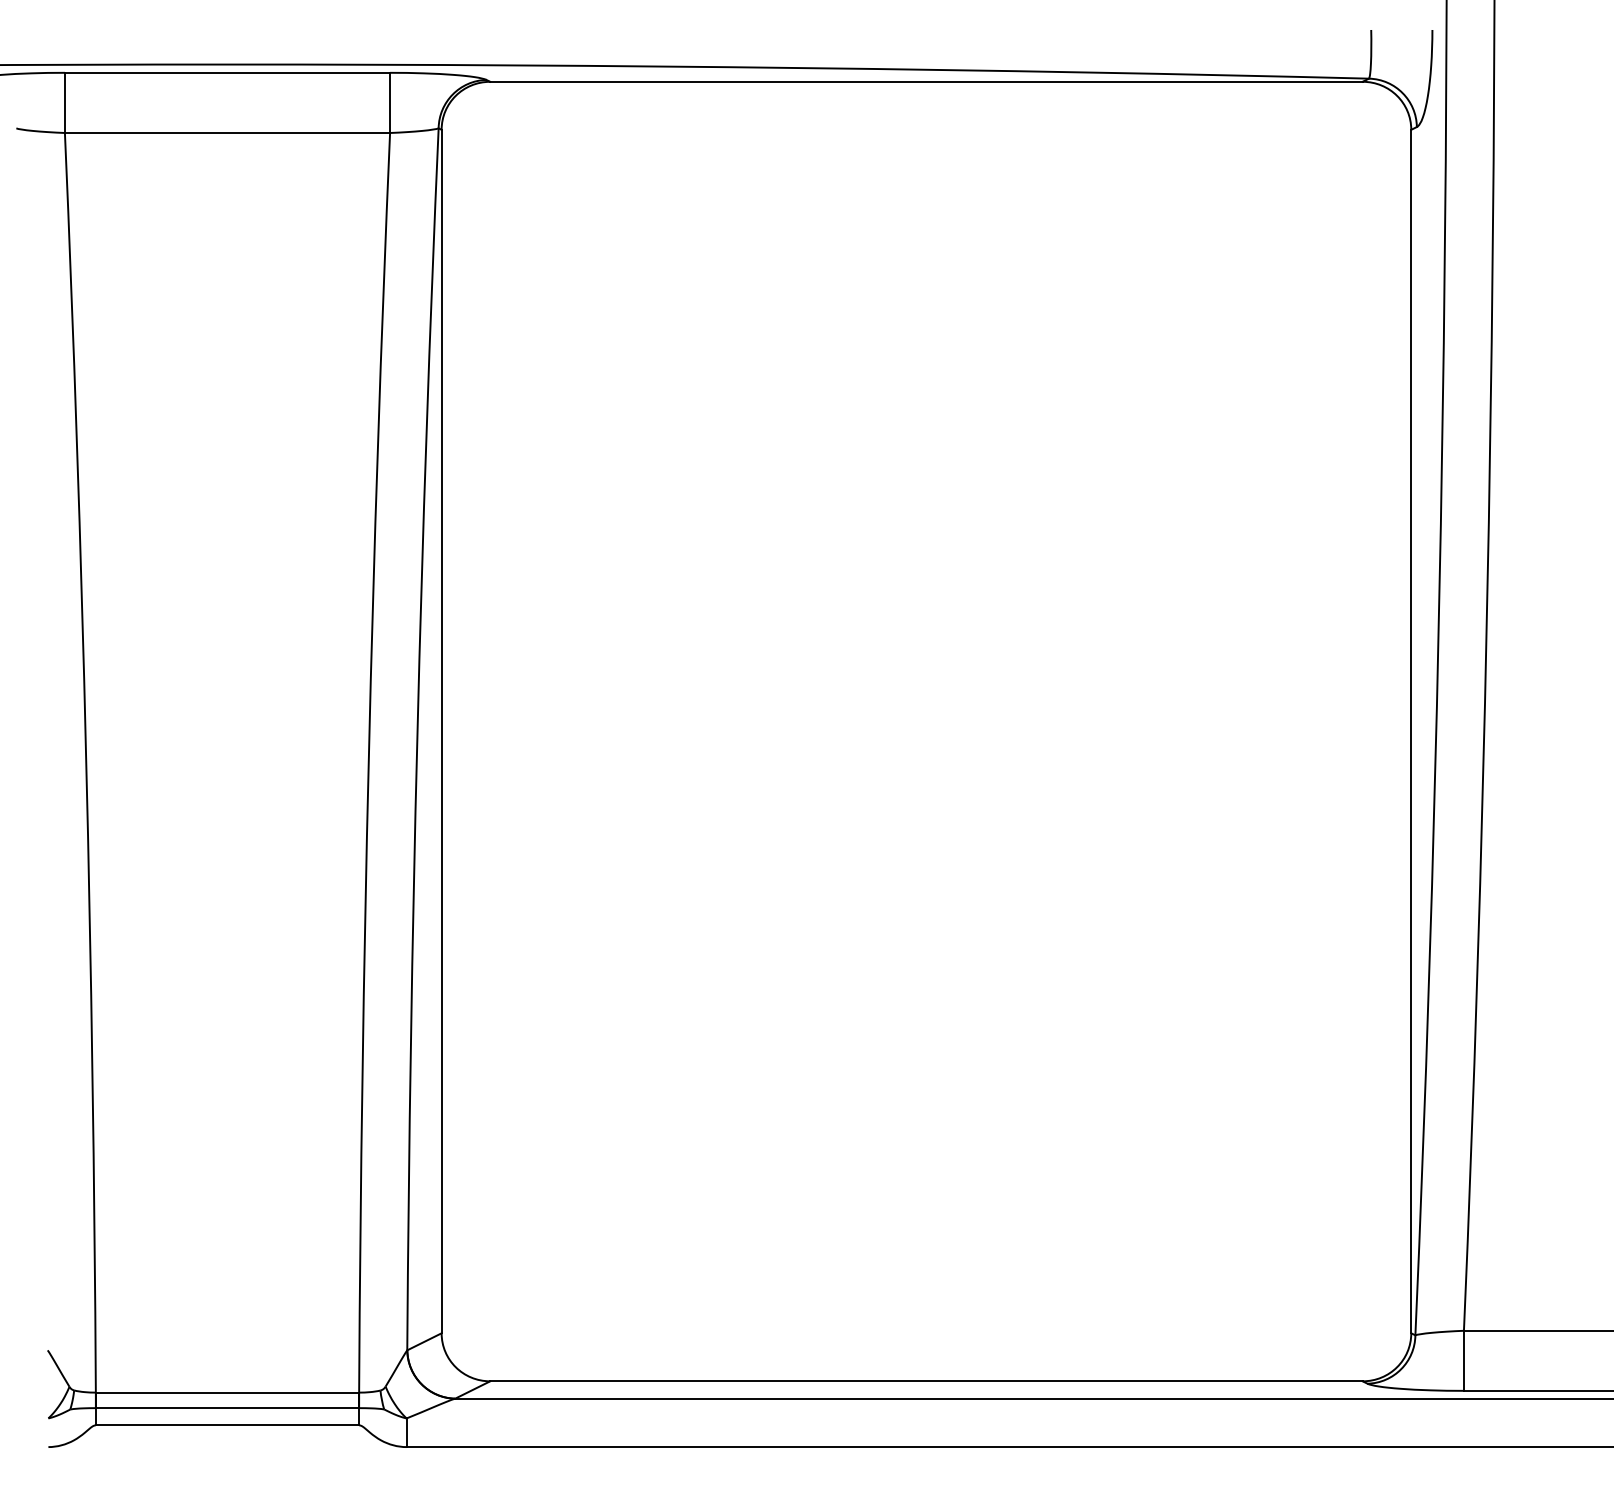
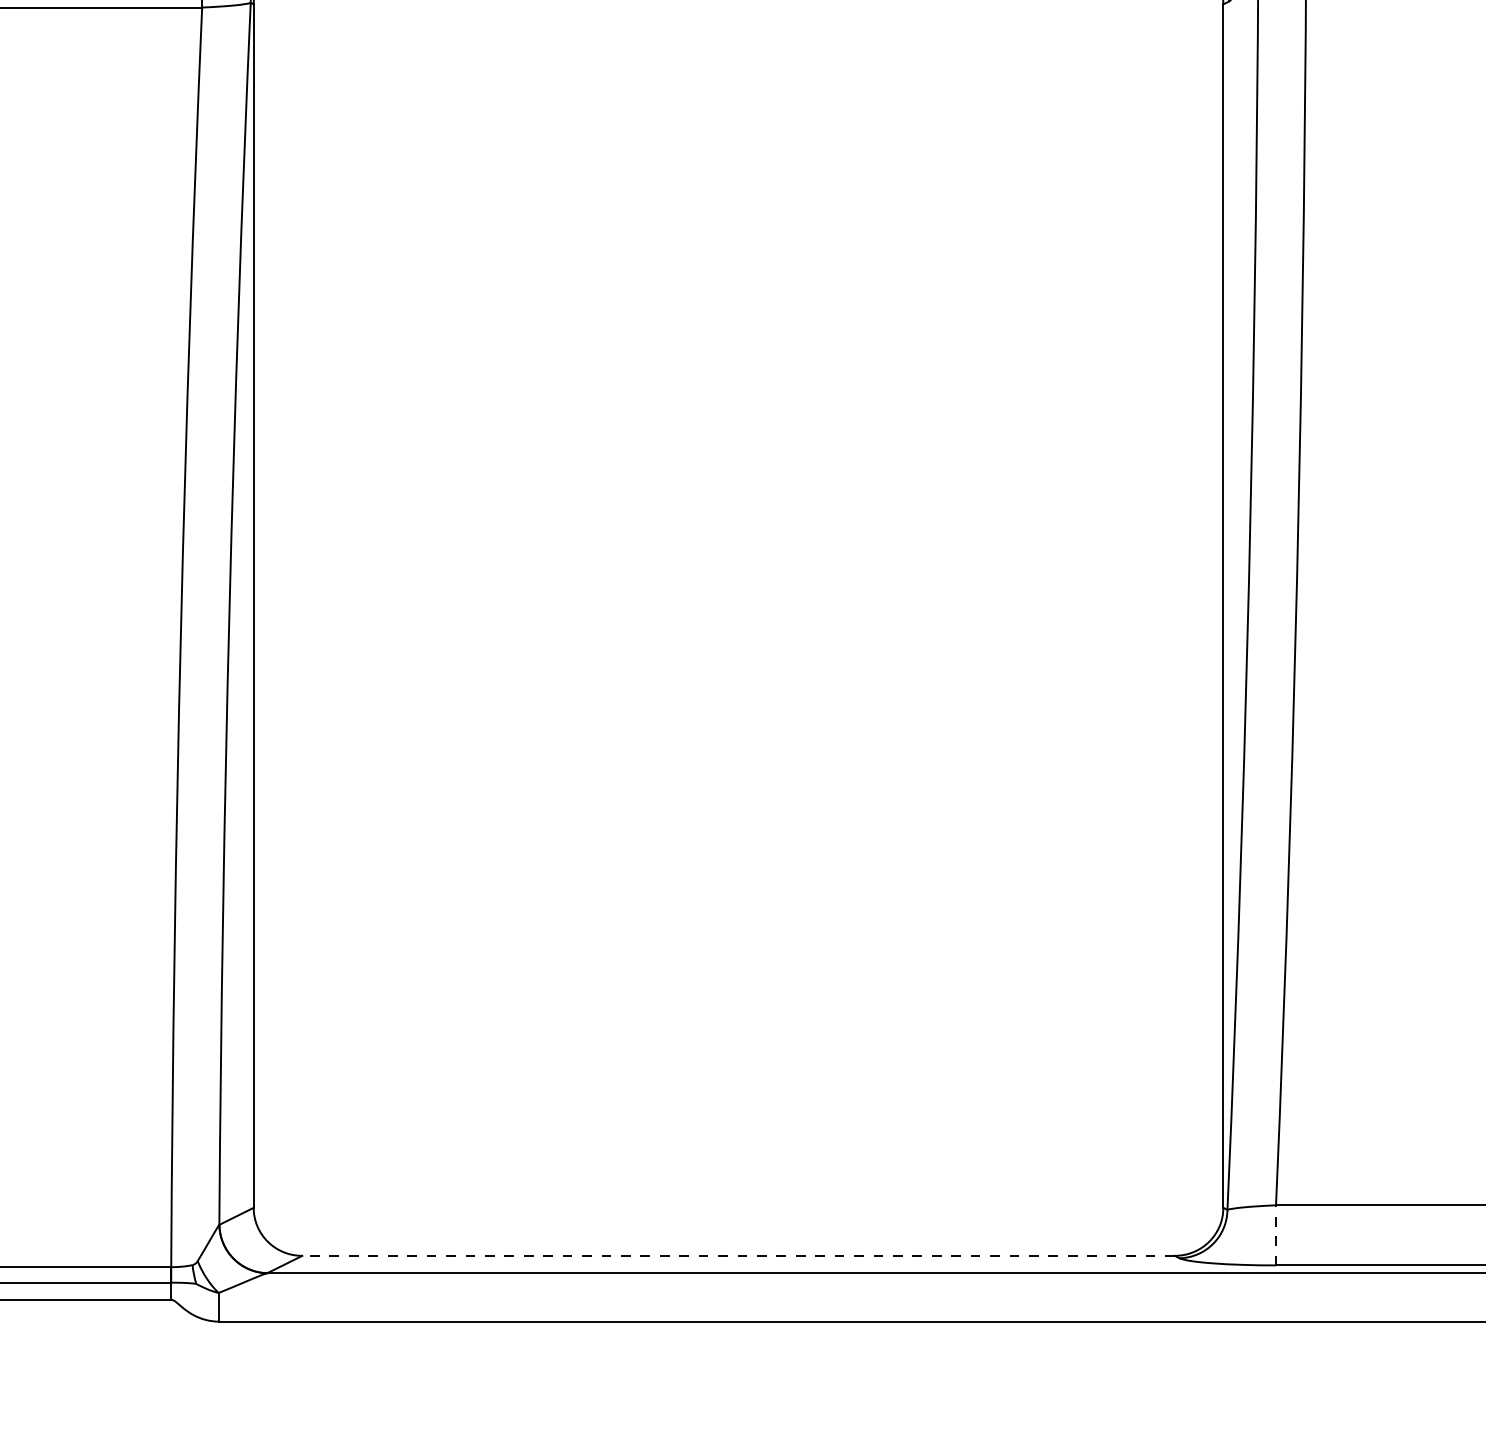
line: (1463, 1360) -> (1275, 1235), solid -> dashed
line: (925, 1381) -> (737, 1256), solid -> dashed

